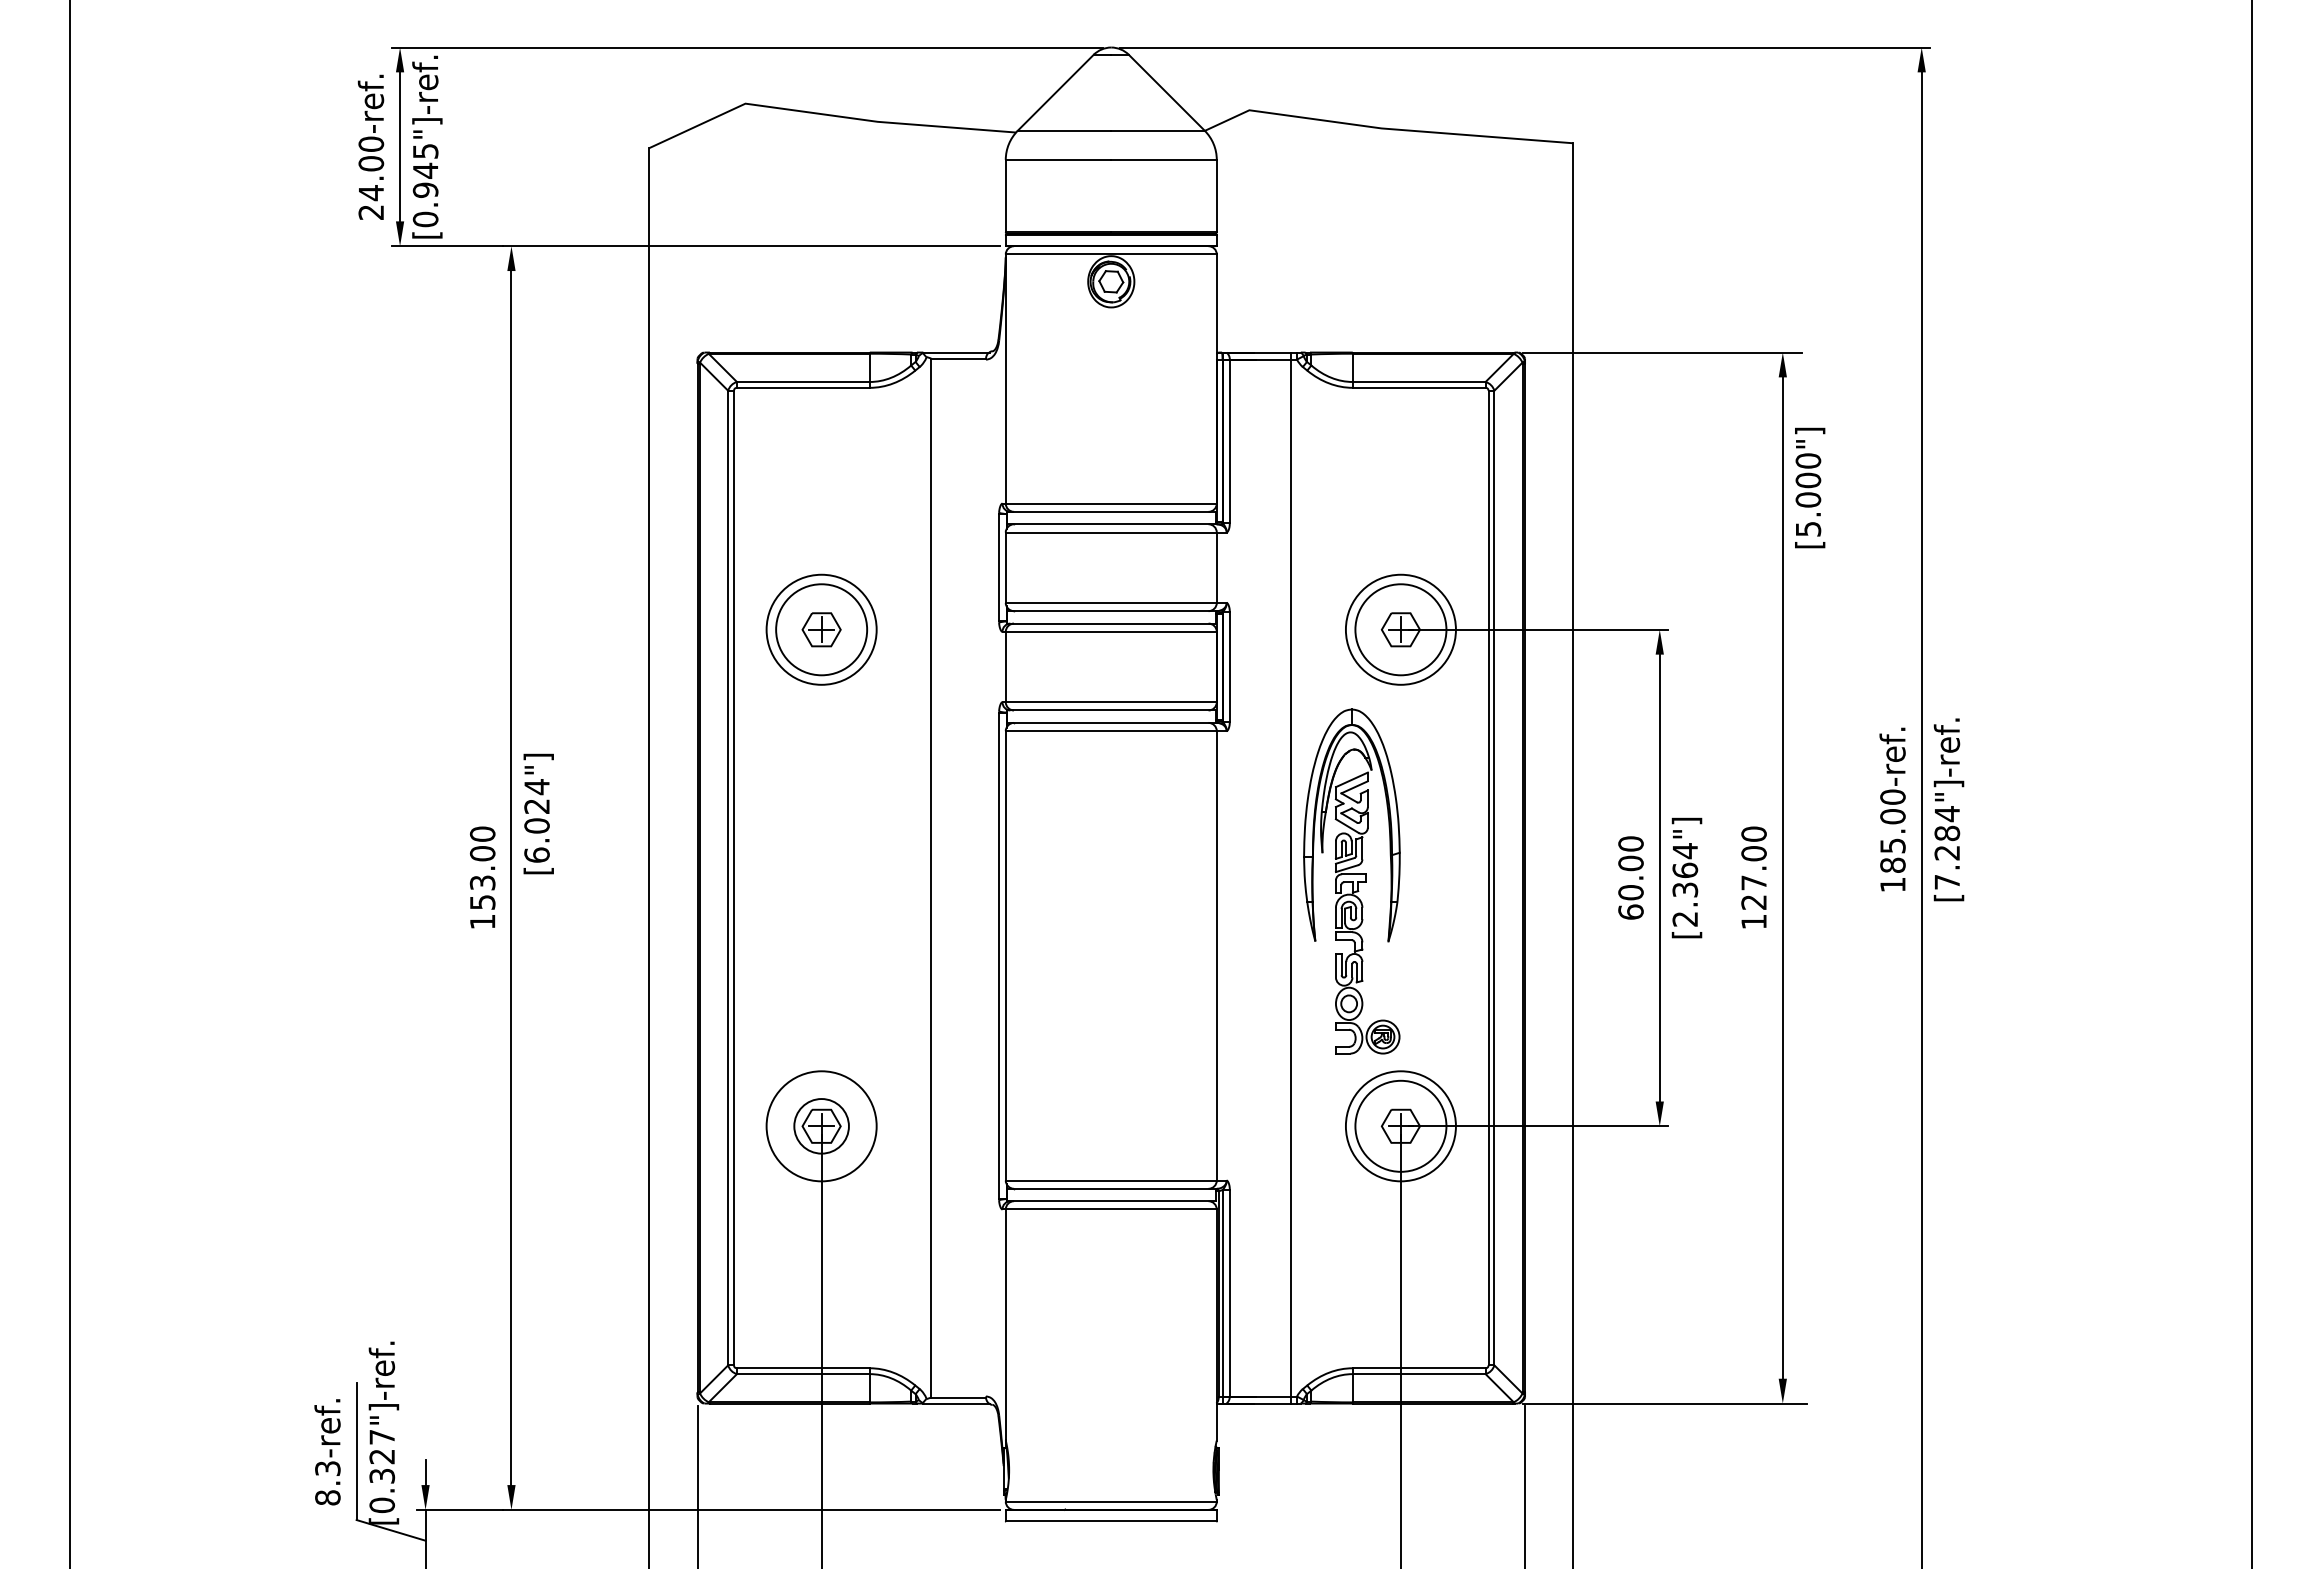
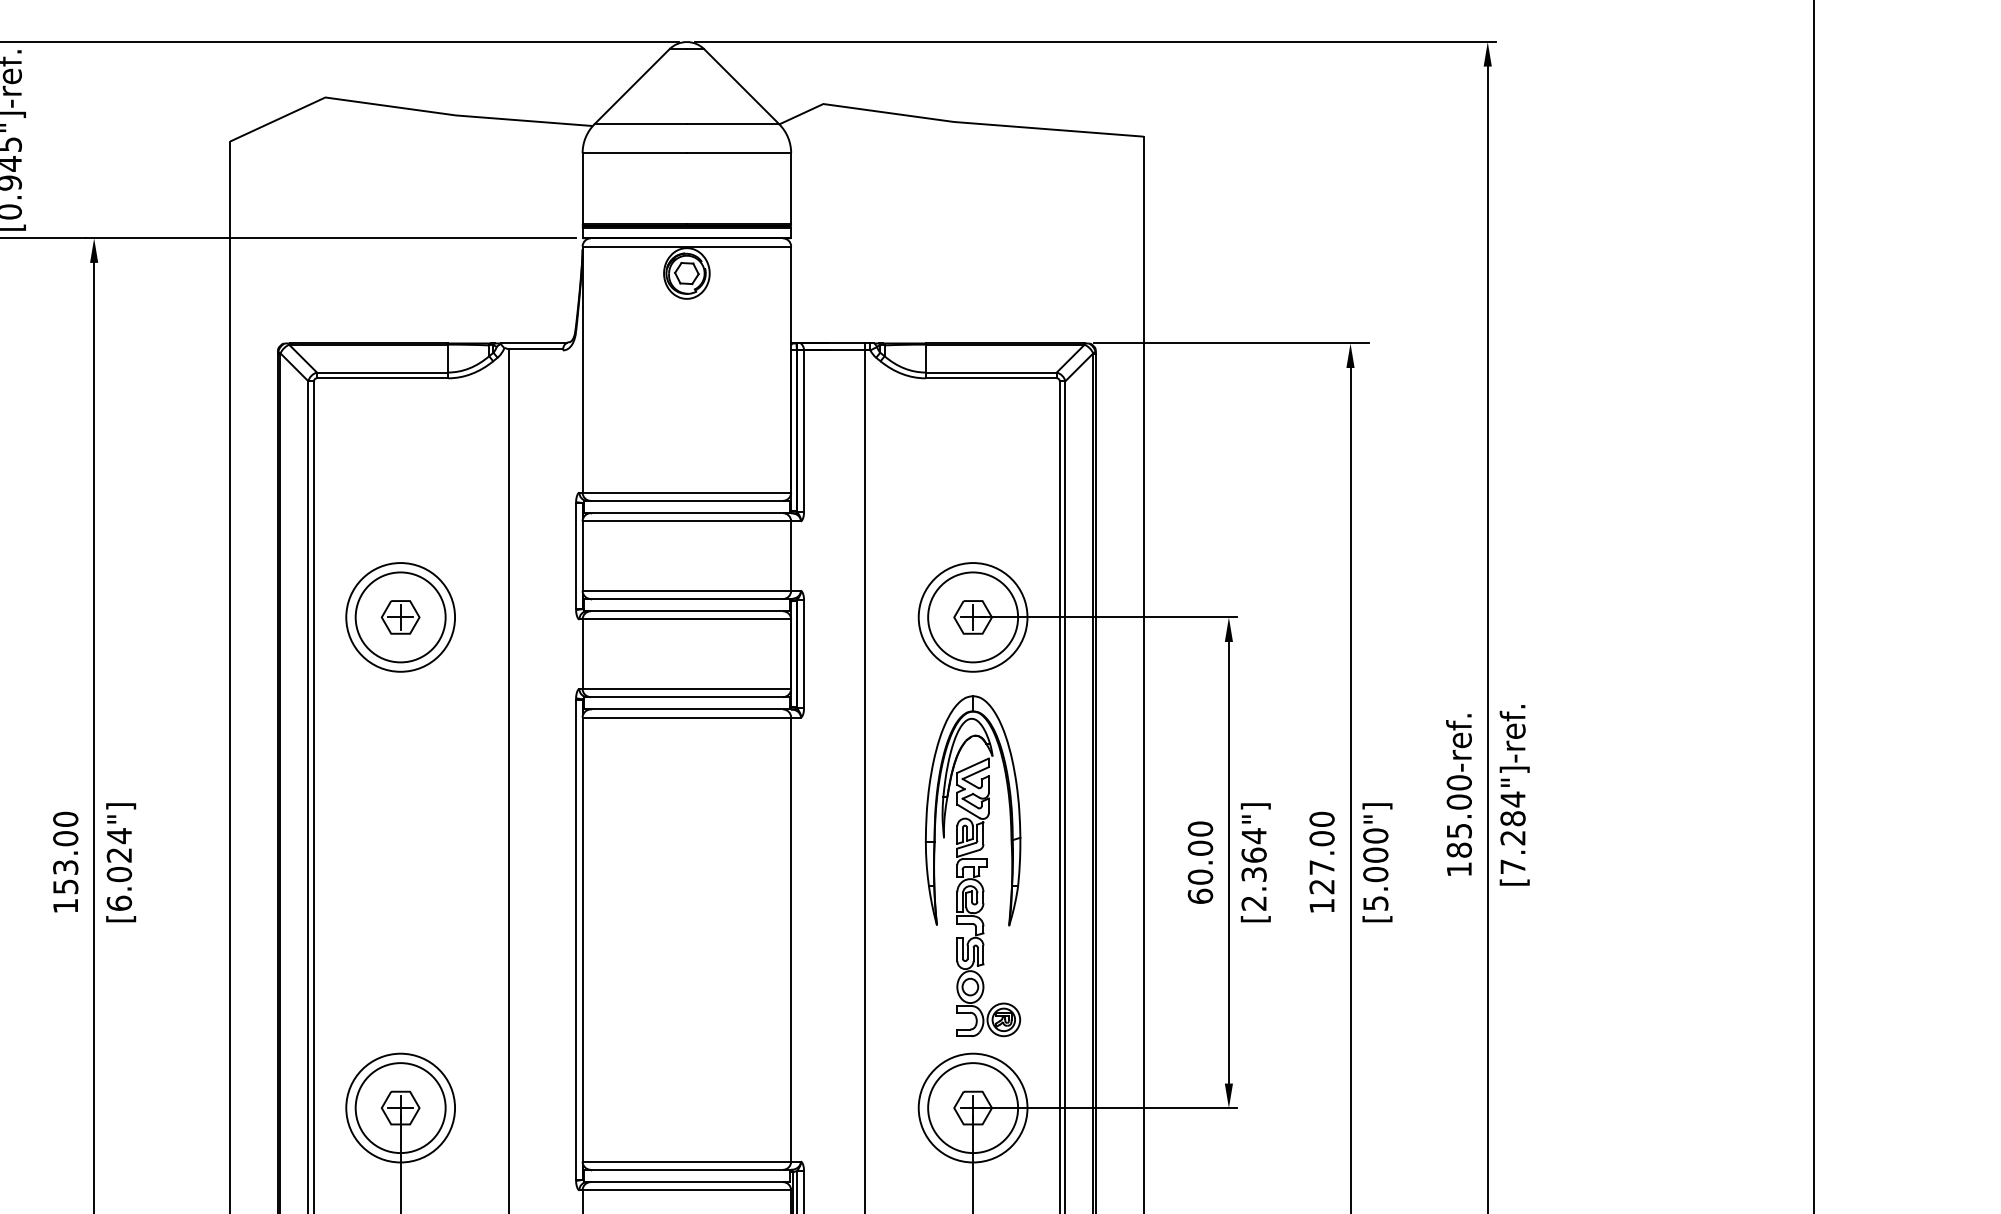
text: (1810, 487) -> (1377, 862), moved
text: (538, 813) -> (120, 862), moved
part: (1351, 881) -> (972, 866), moved
circle: (821, 1125) -> (400, 1107), size x1.67

